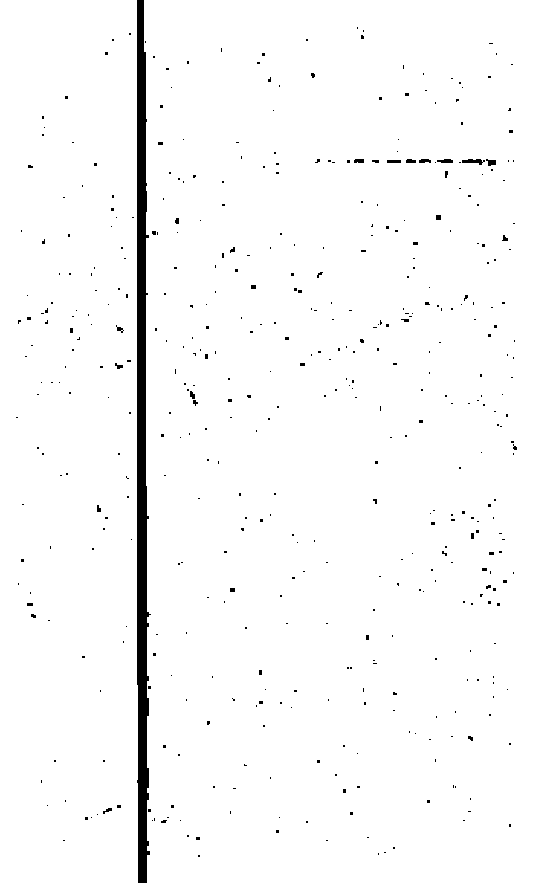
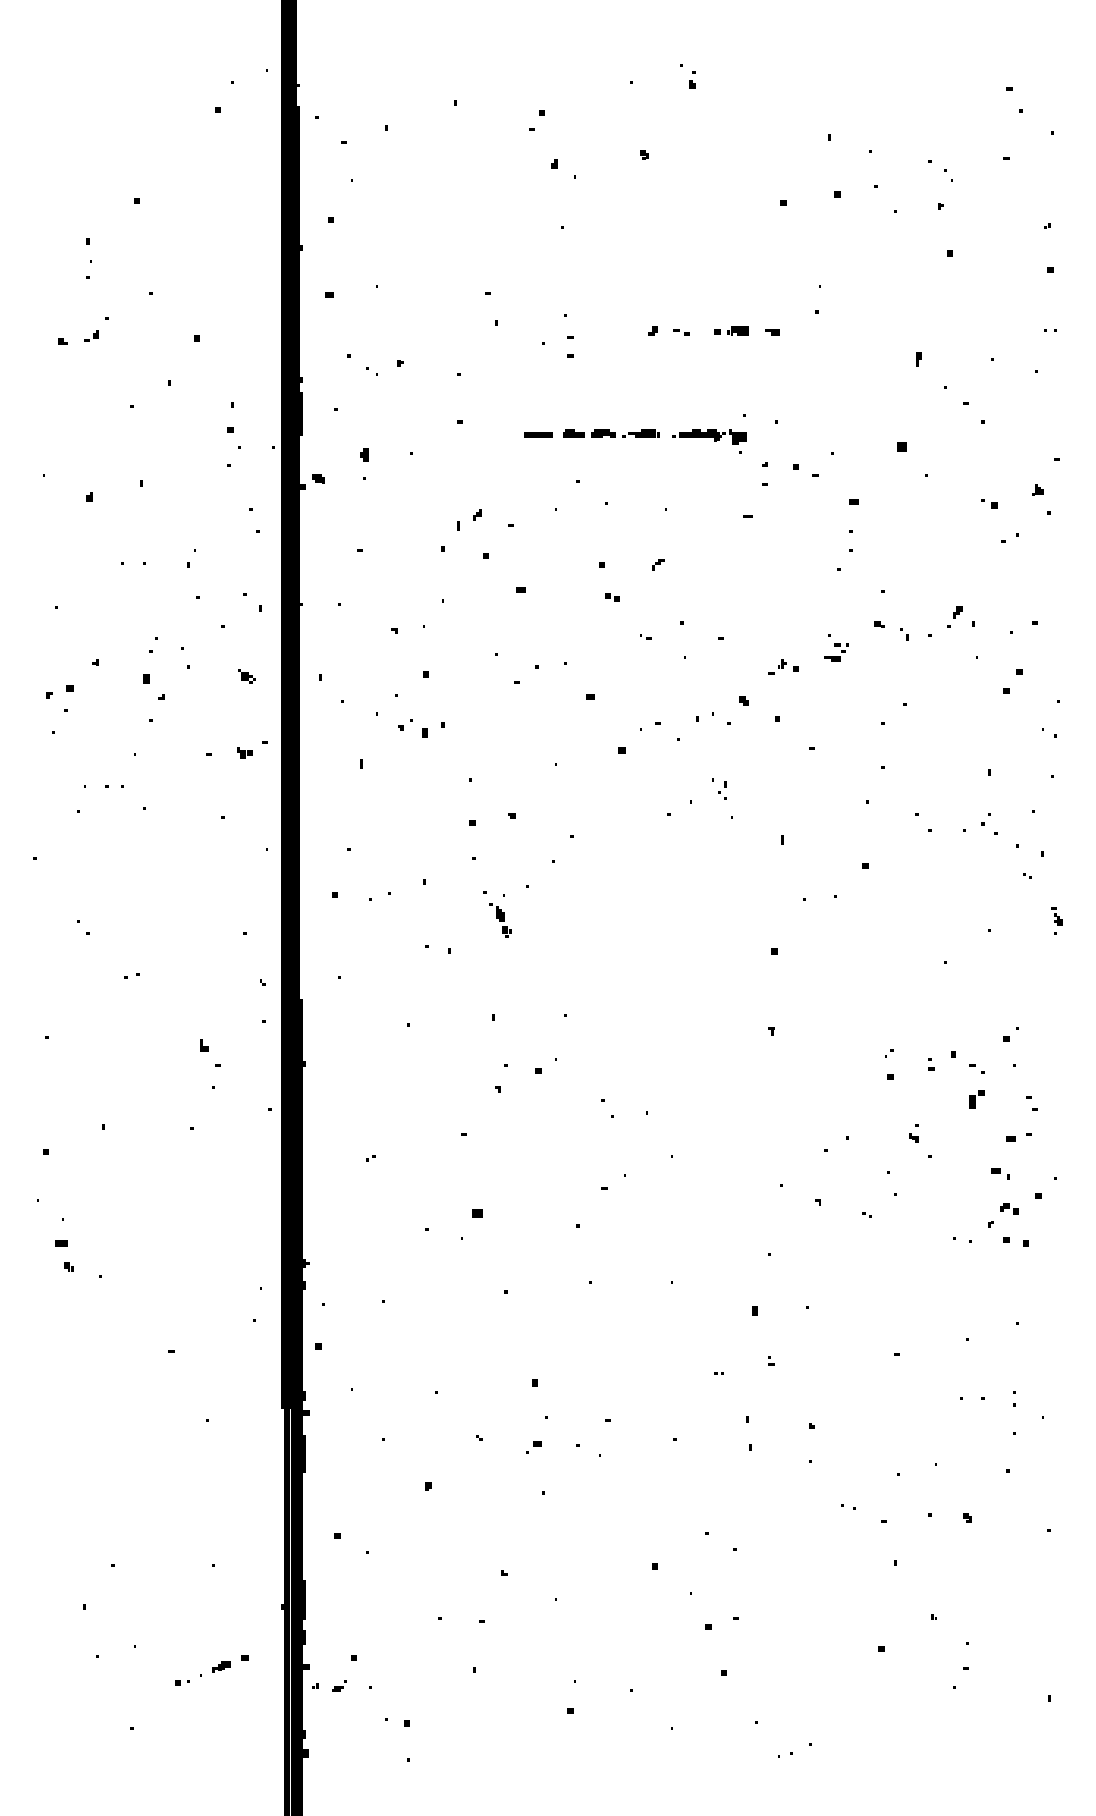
part: (360, 32) -> (687, 75), moved
part: (441, 164) -> (636, 441), moved
part: (46, 307) -> (95, 328), moved
part: (24, 320) -> (60, 692), moved
part: (190, 394) -> (496, 914), moved

